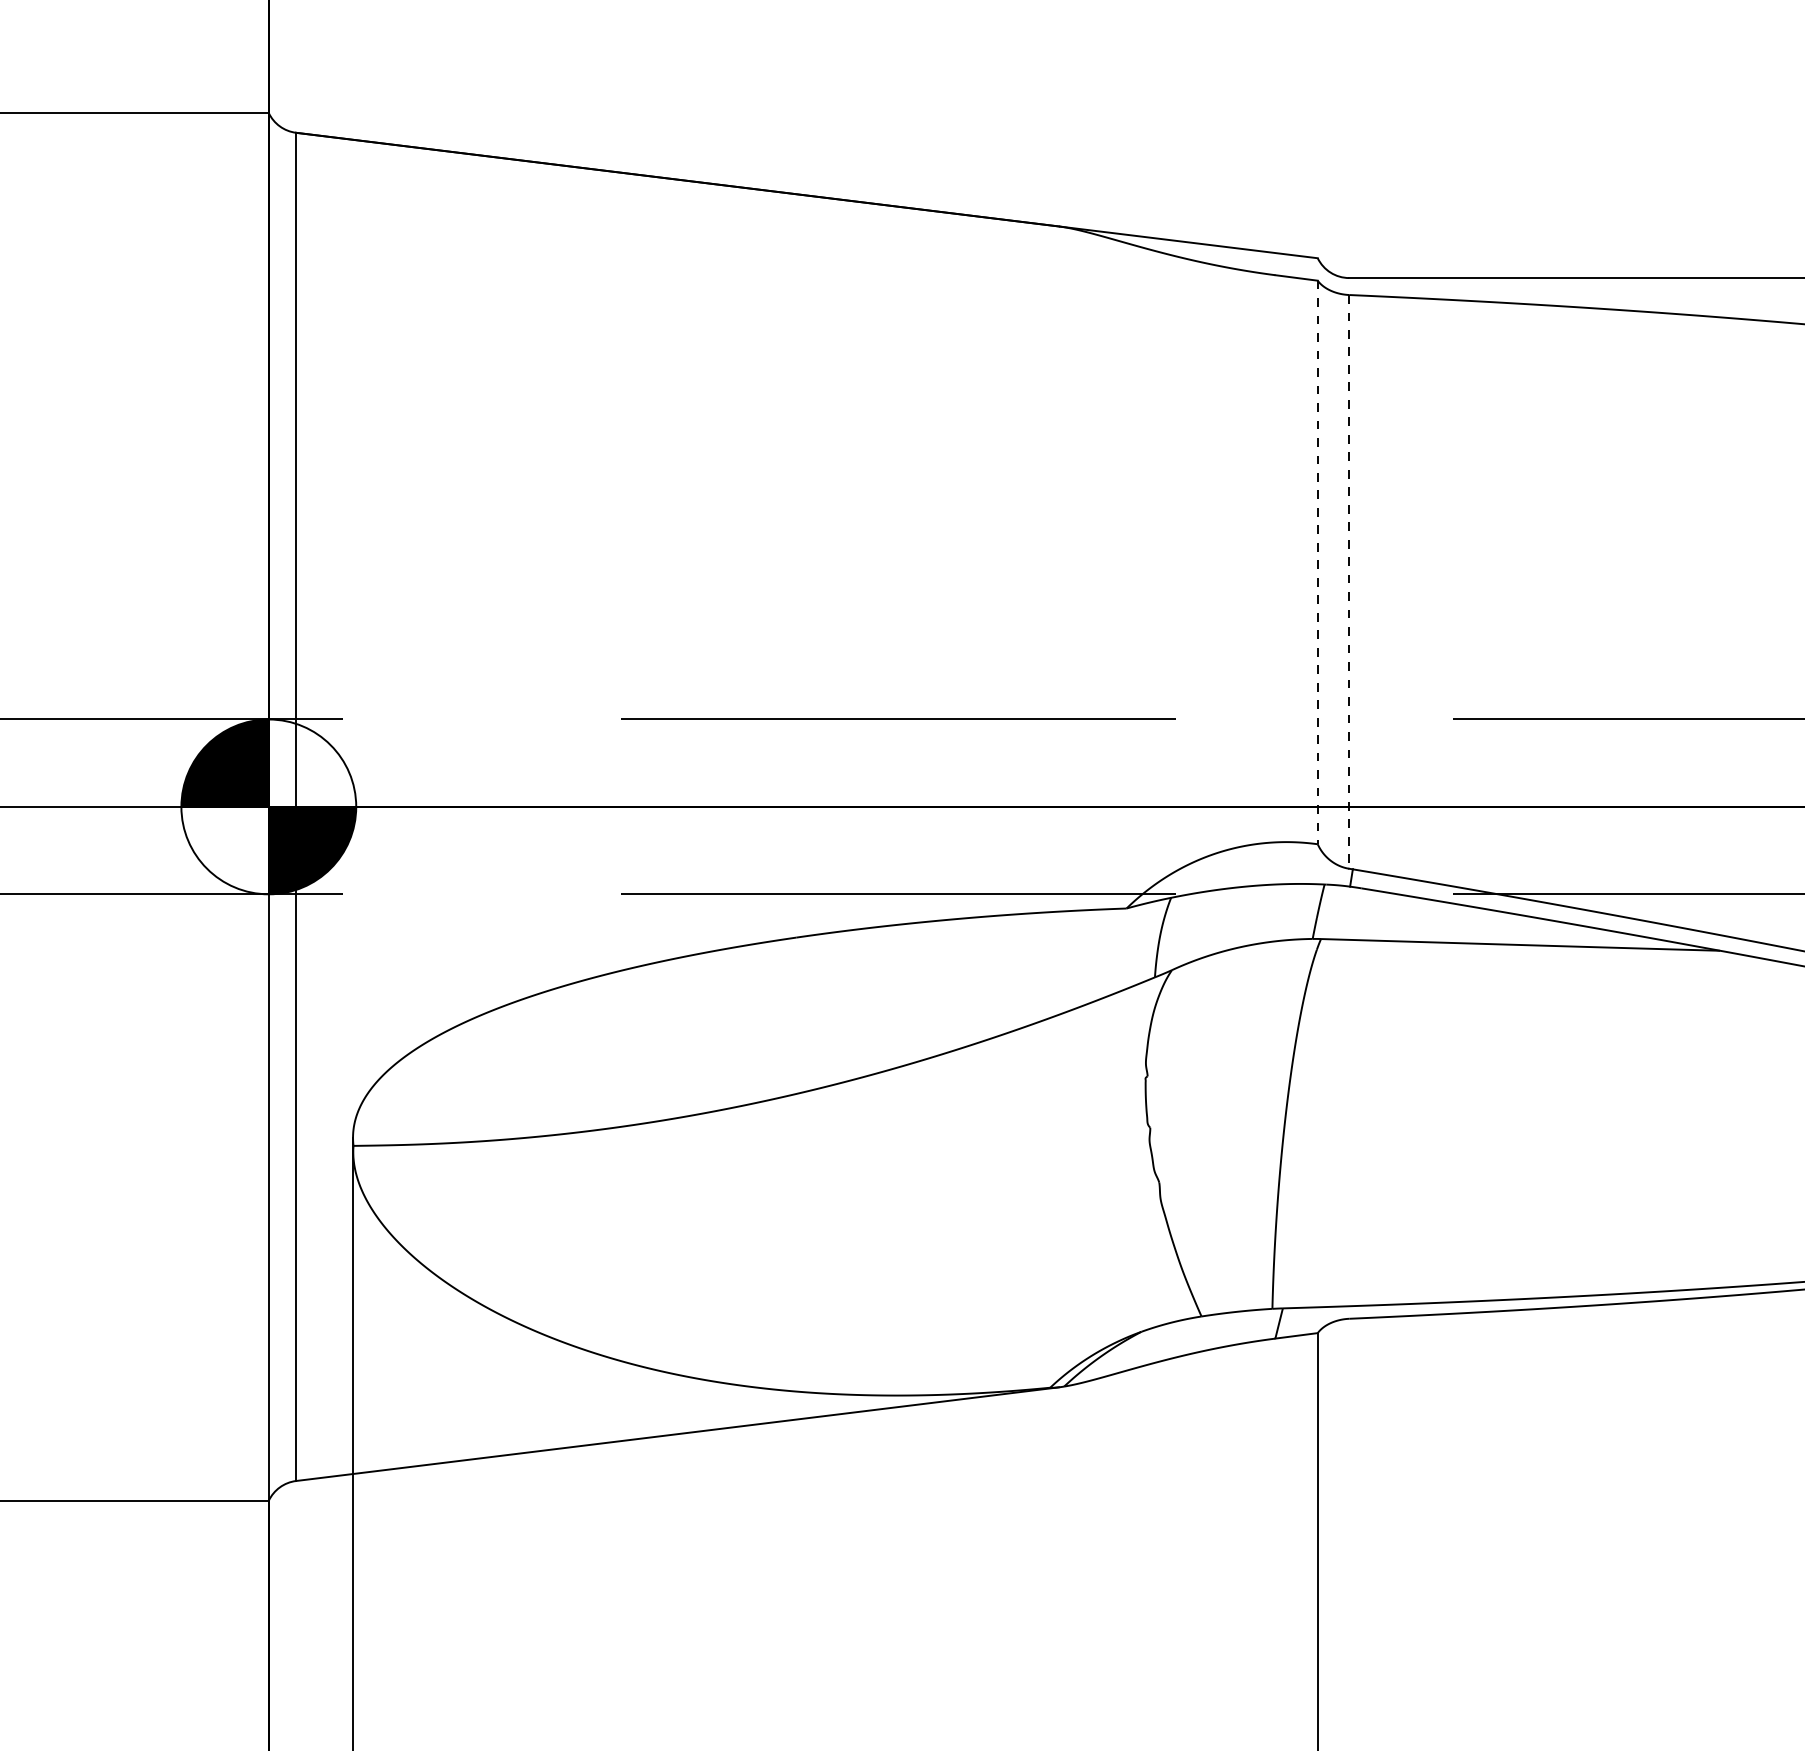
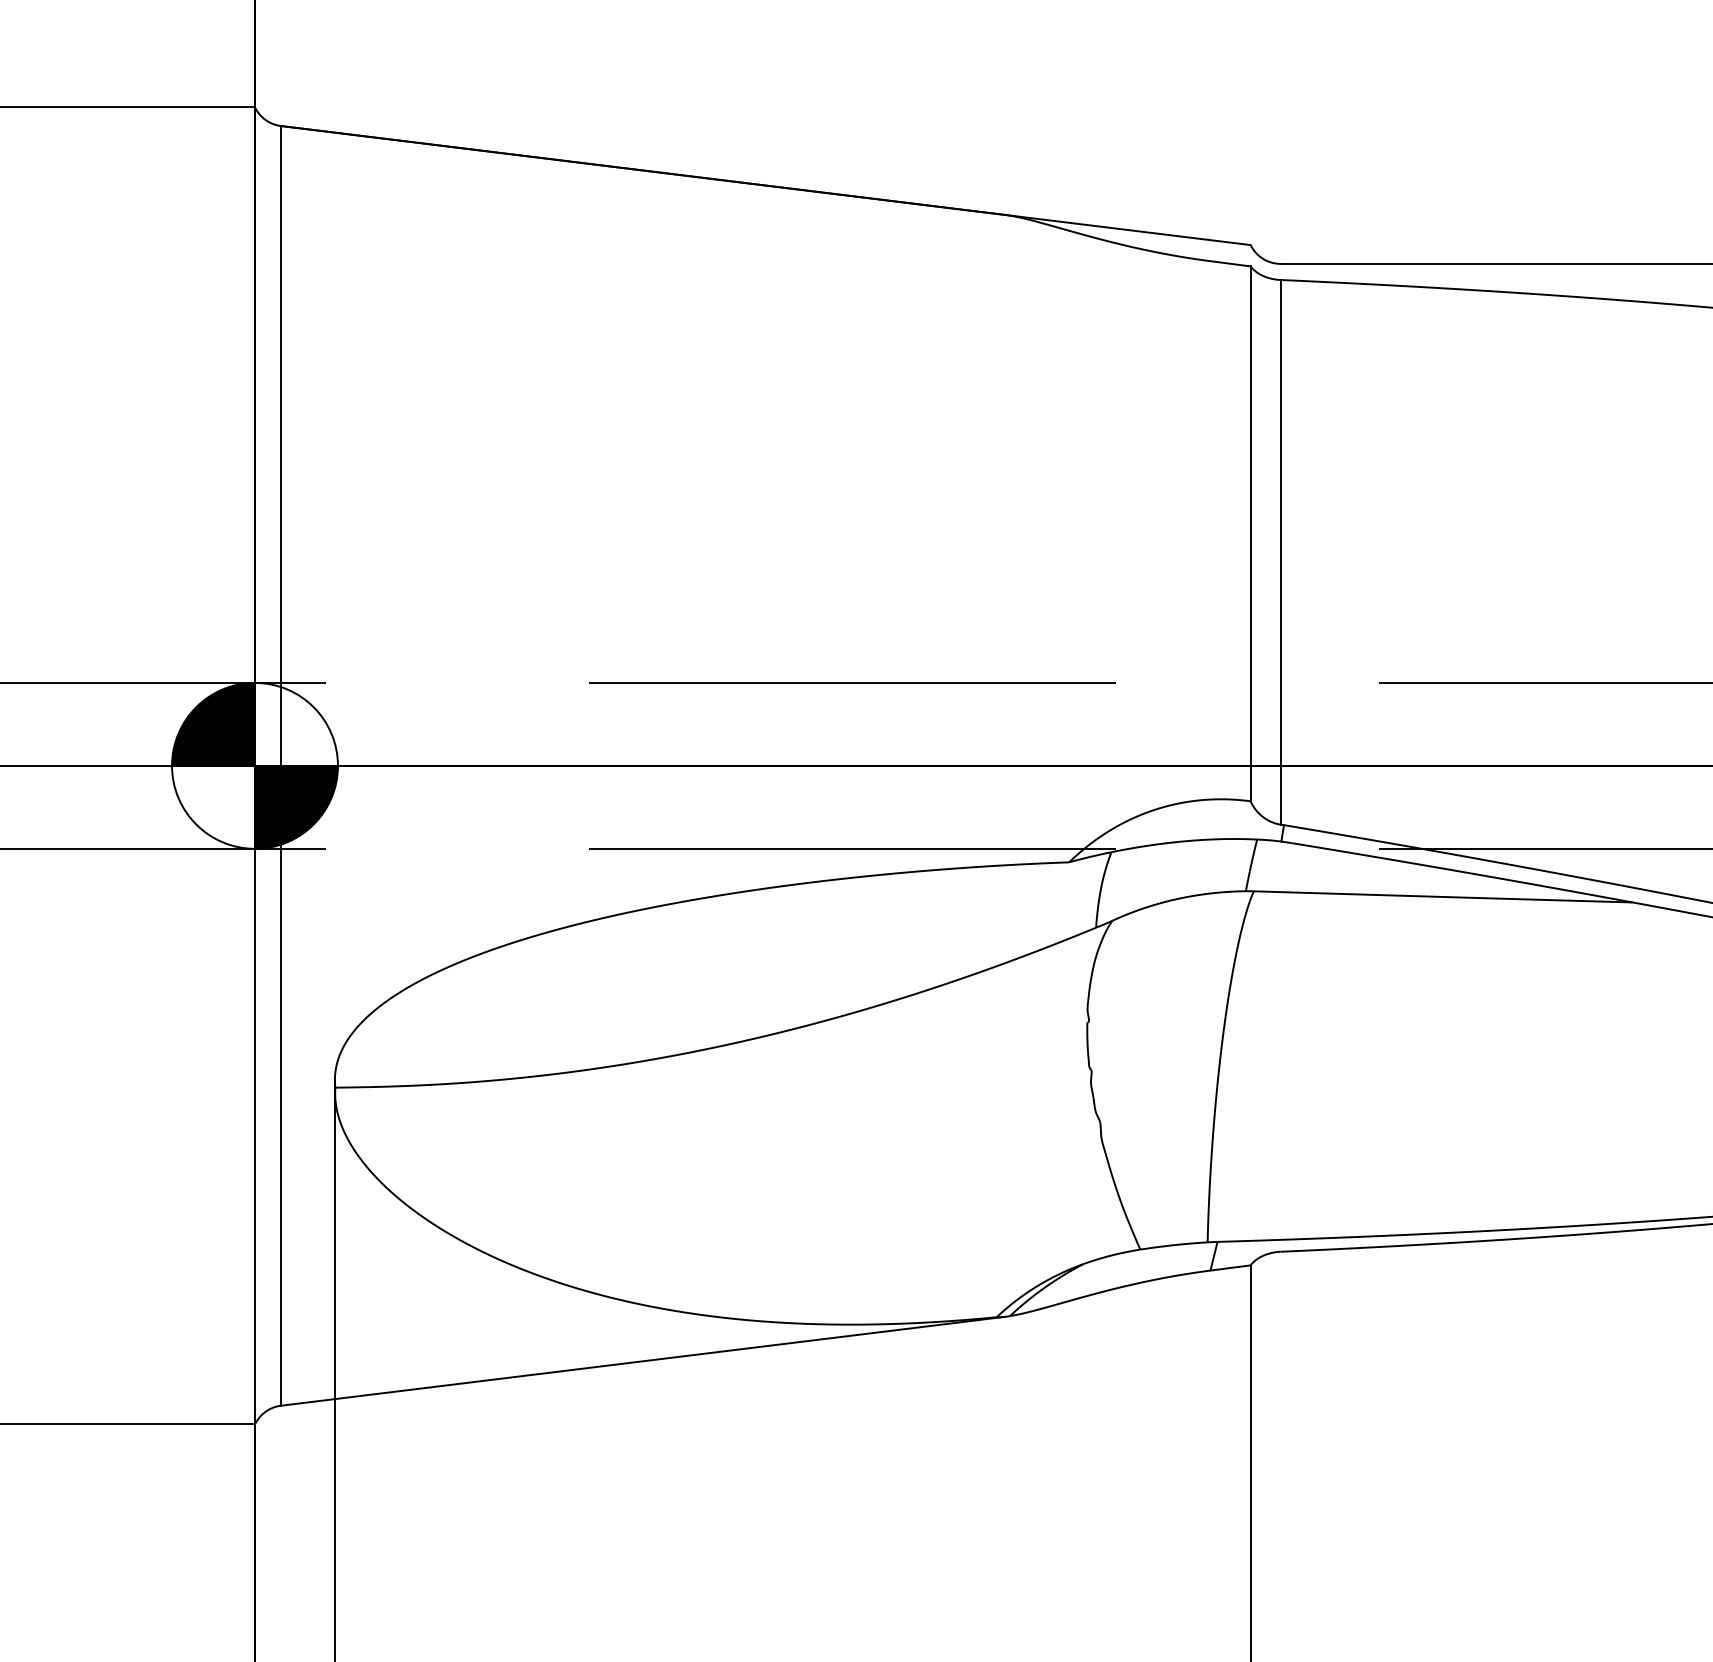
line: (1317, 563) -> (1250, 534), dashed -> solid
line: (1349, 582) -> (1280, 552), dashed -> solid

